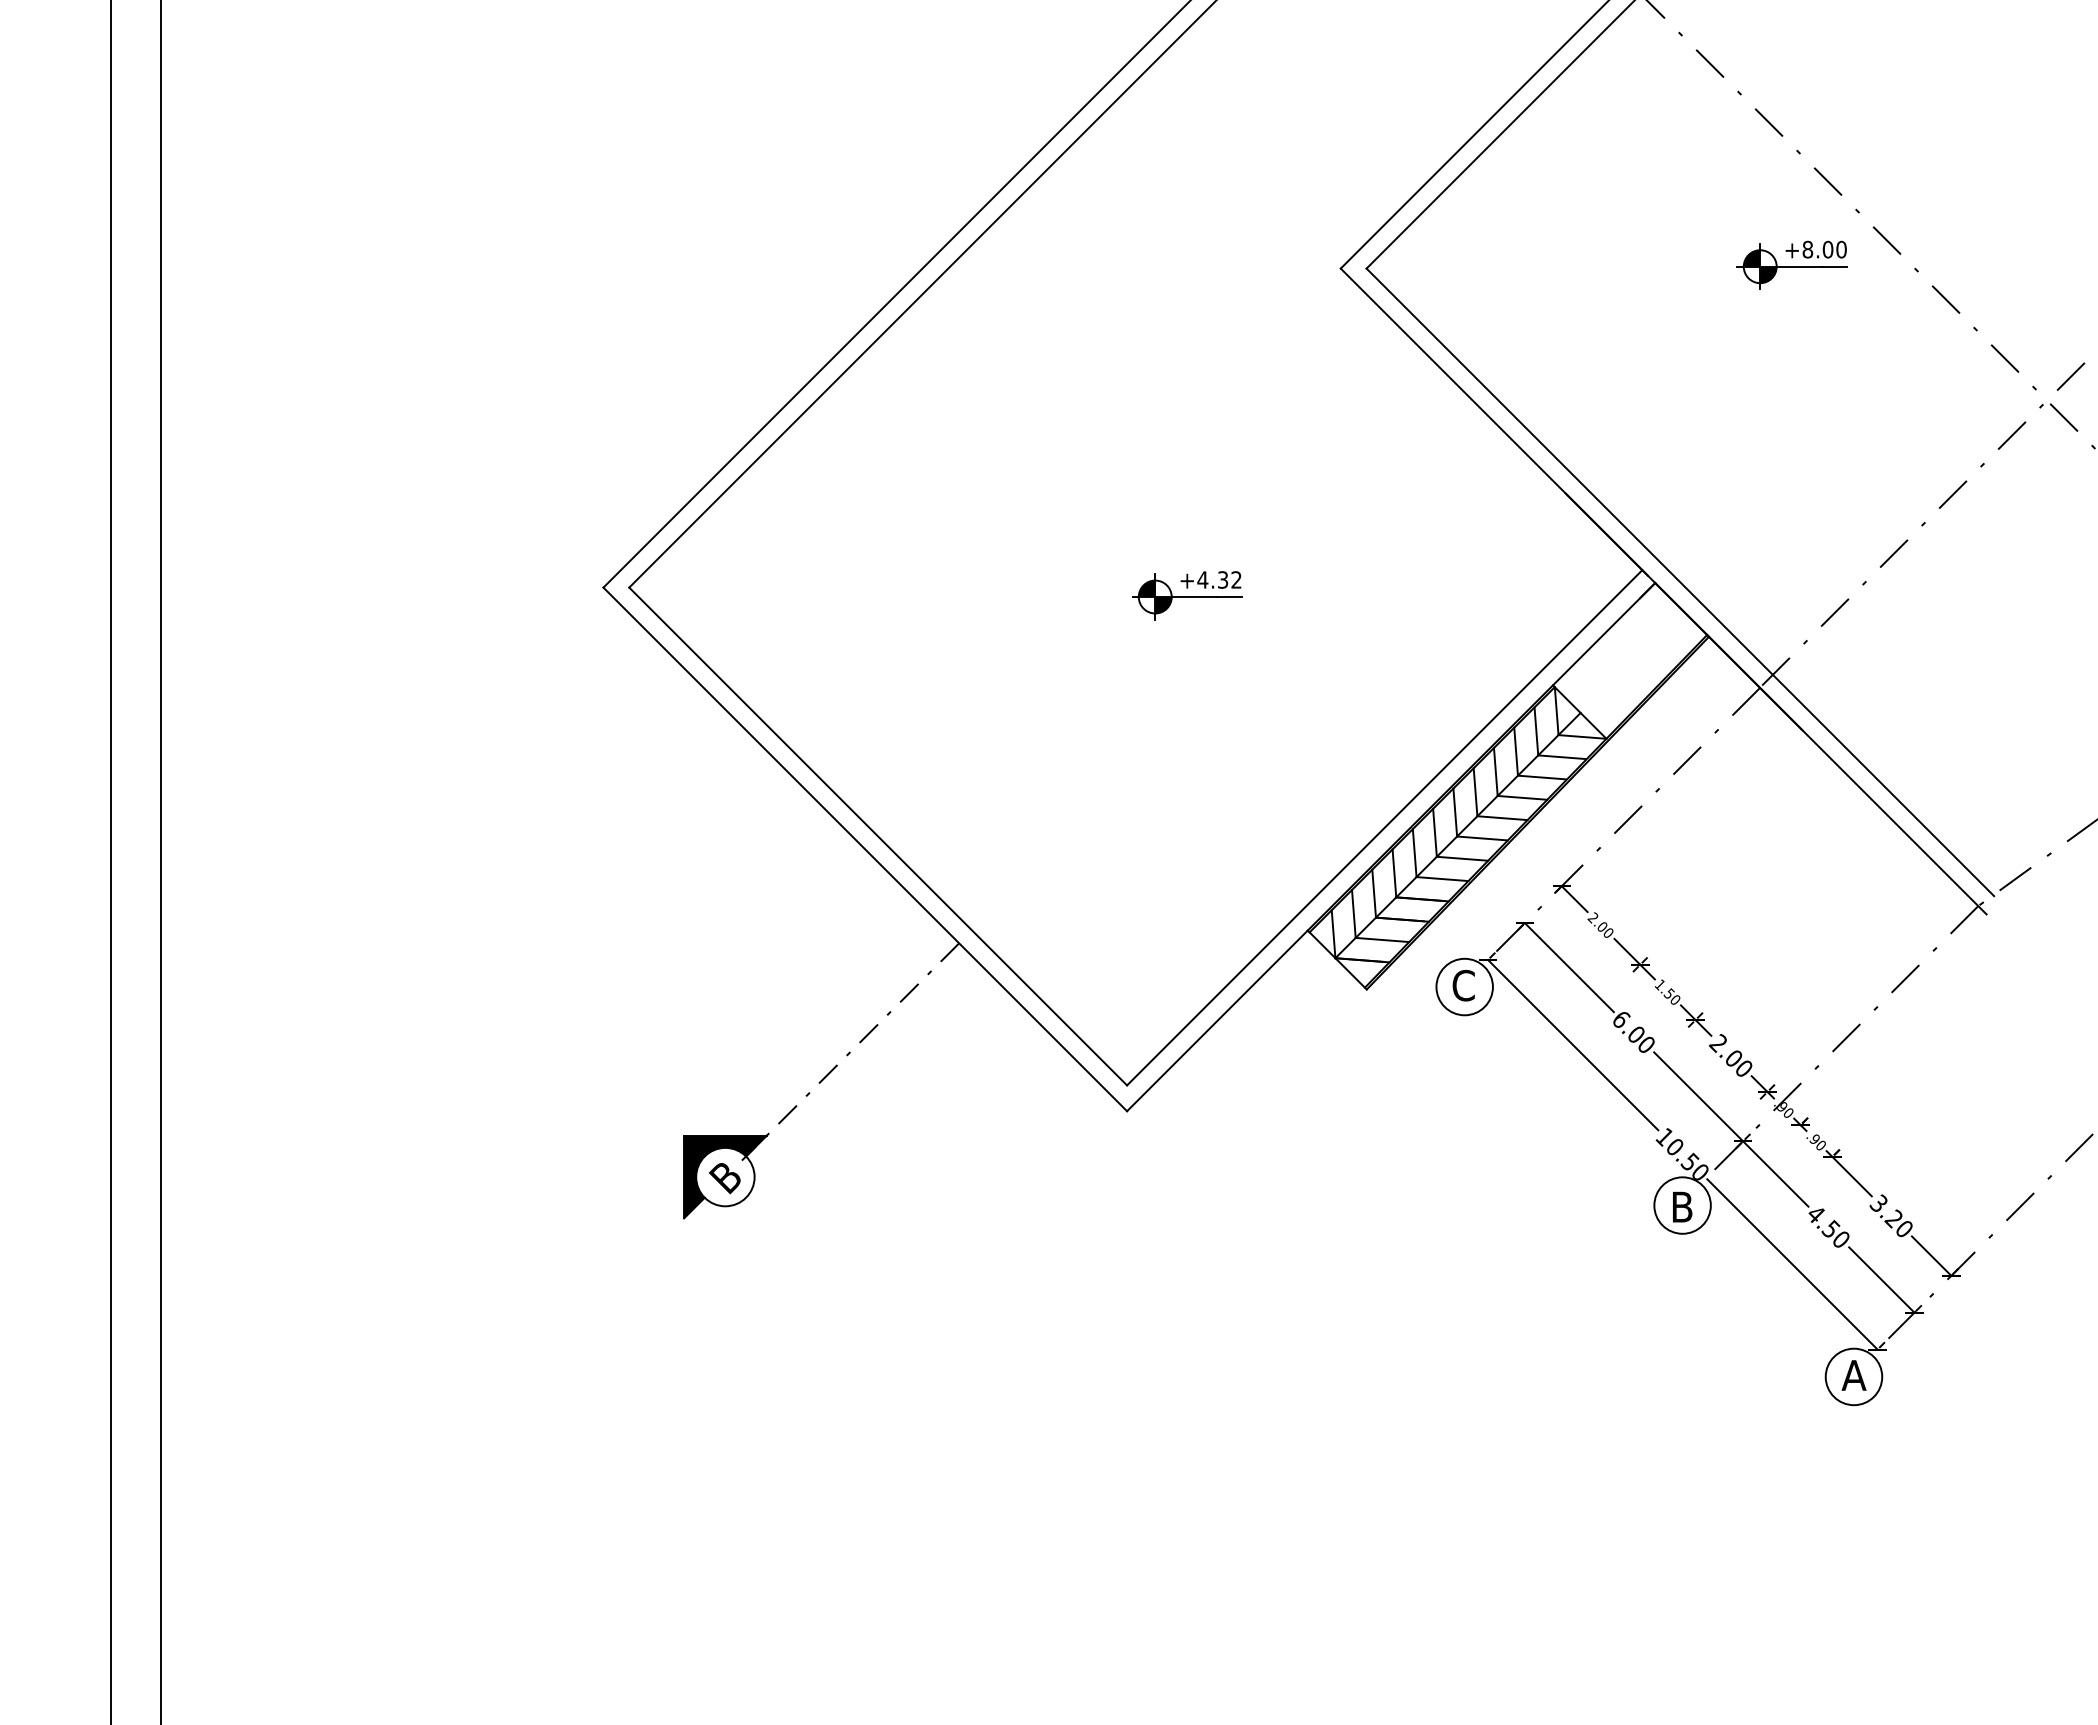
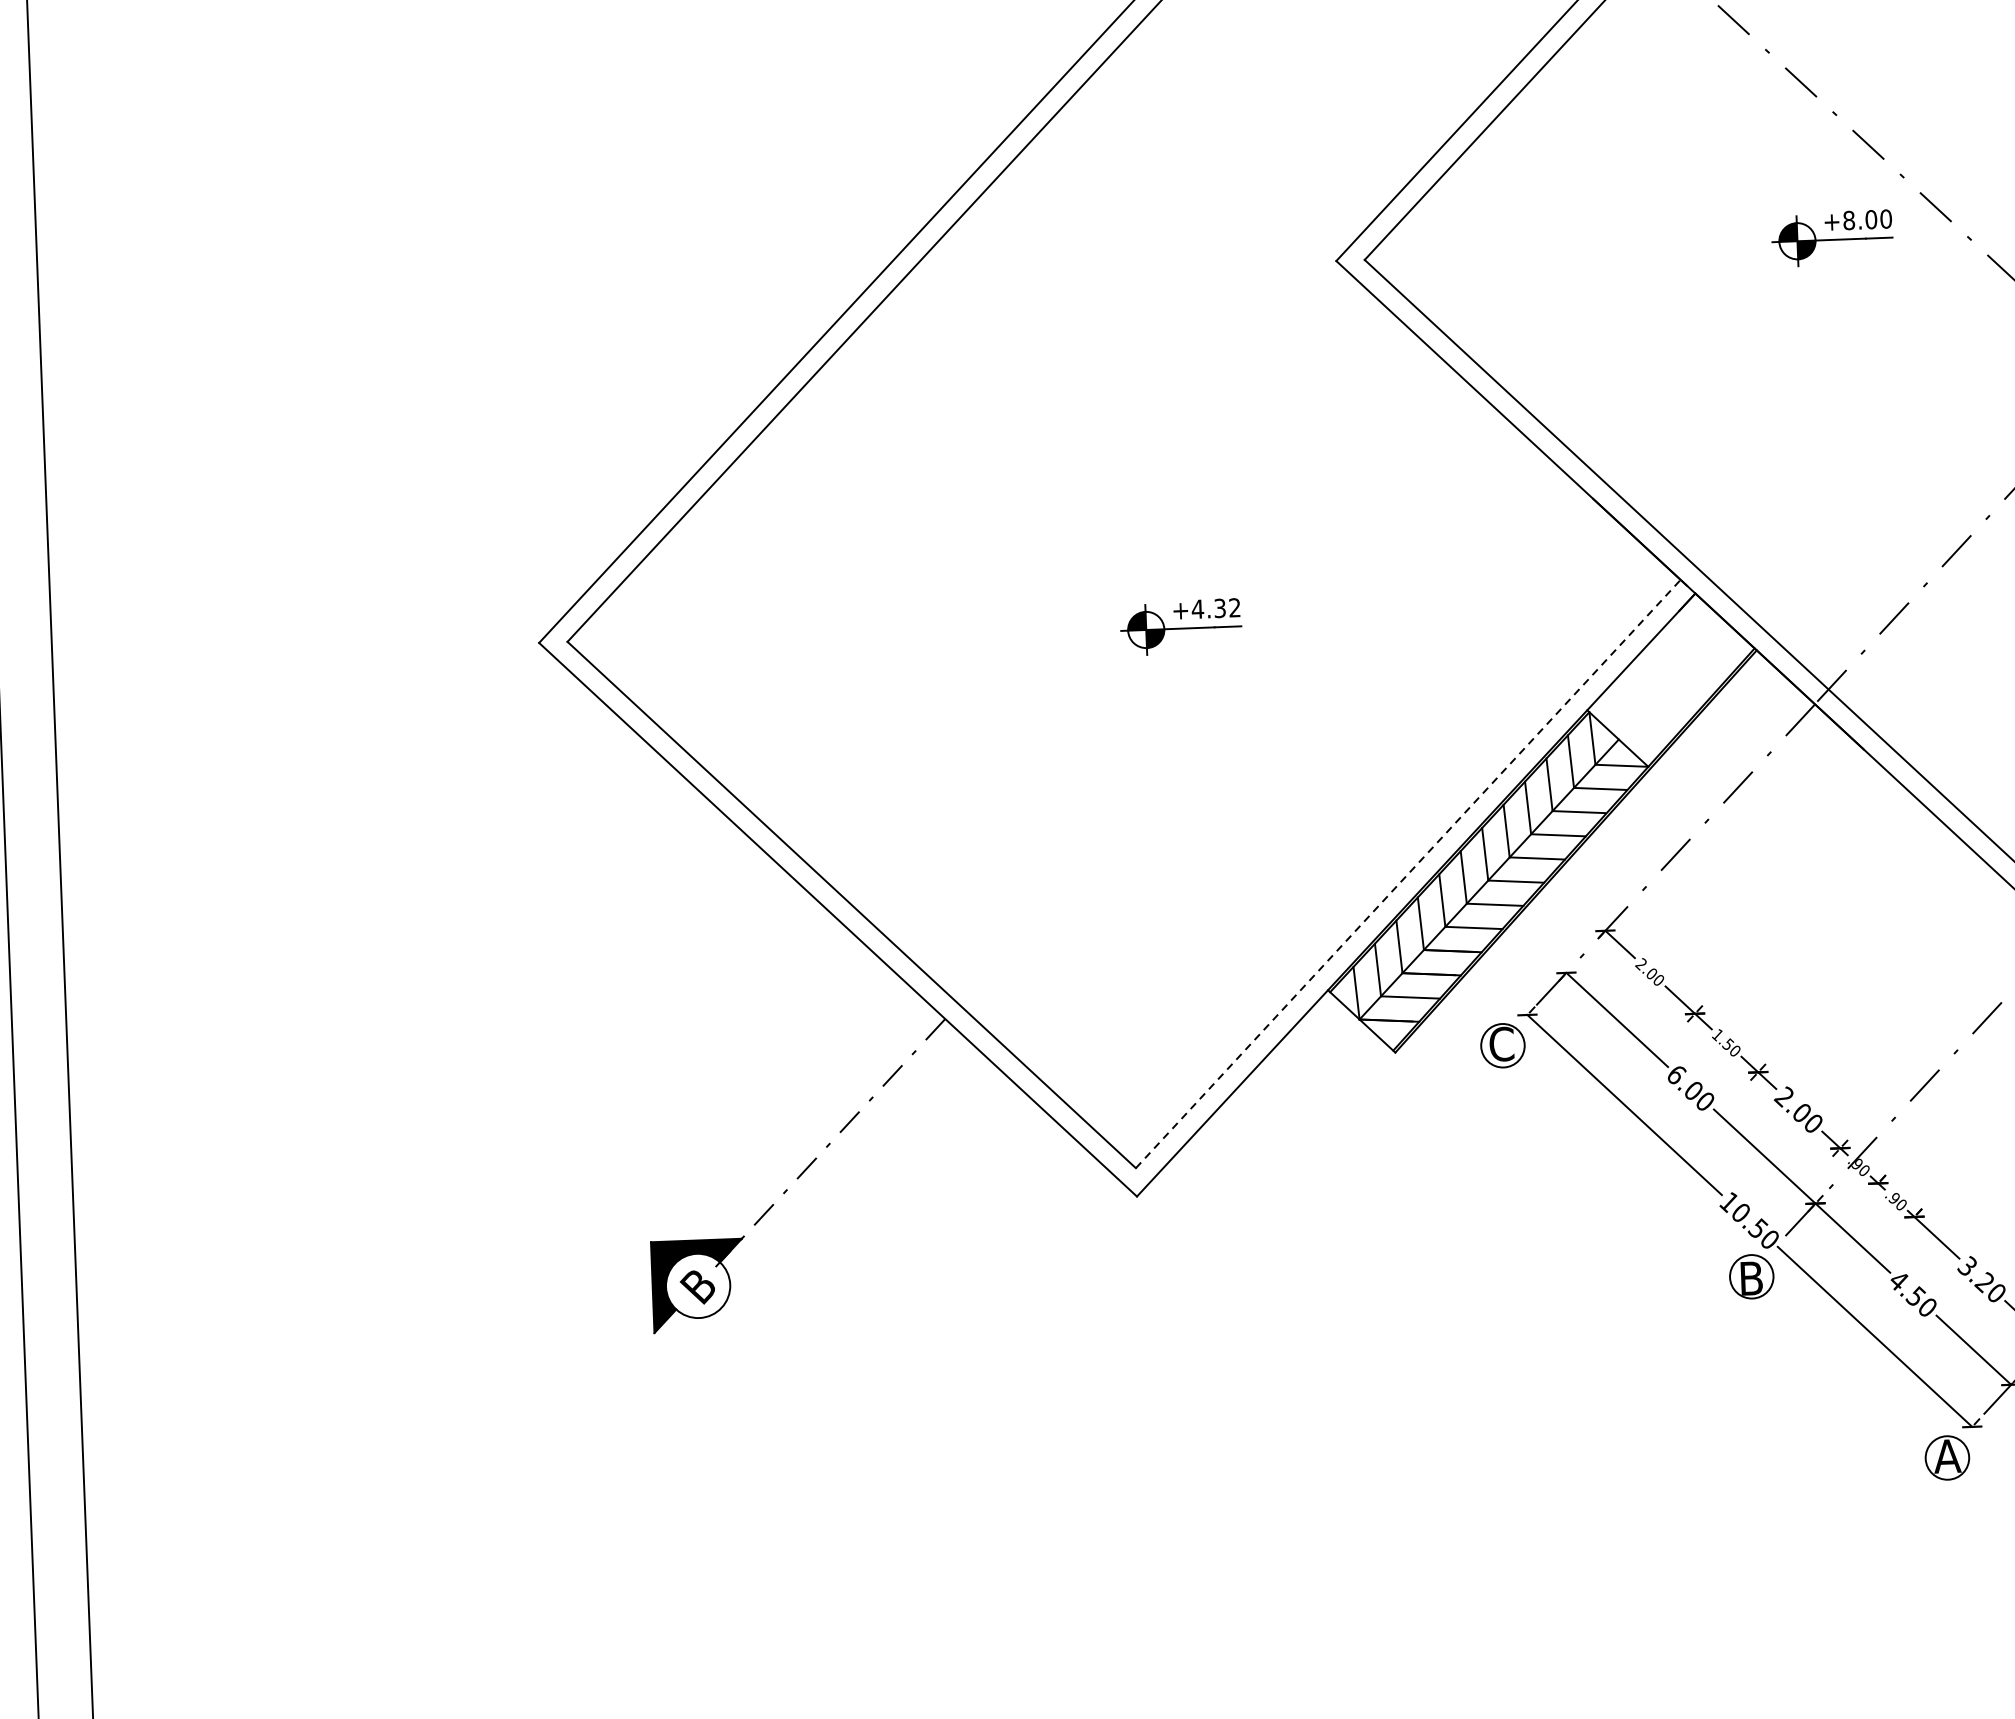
line: (1385, 827) -> (1409, 873), solid -> dashed
circle: (1464, 986) -> (1502, 1045), size x0.7
circle: (1682, 1205) -> (1751, 1276), size x0.7
circle: (1853, 1376) -> (1946, 1457), size x0.7

